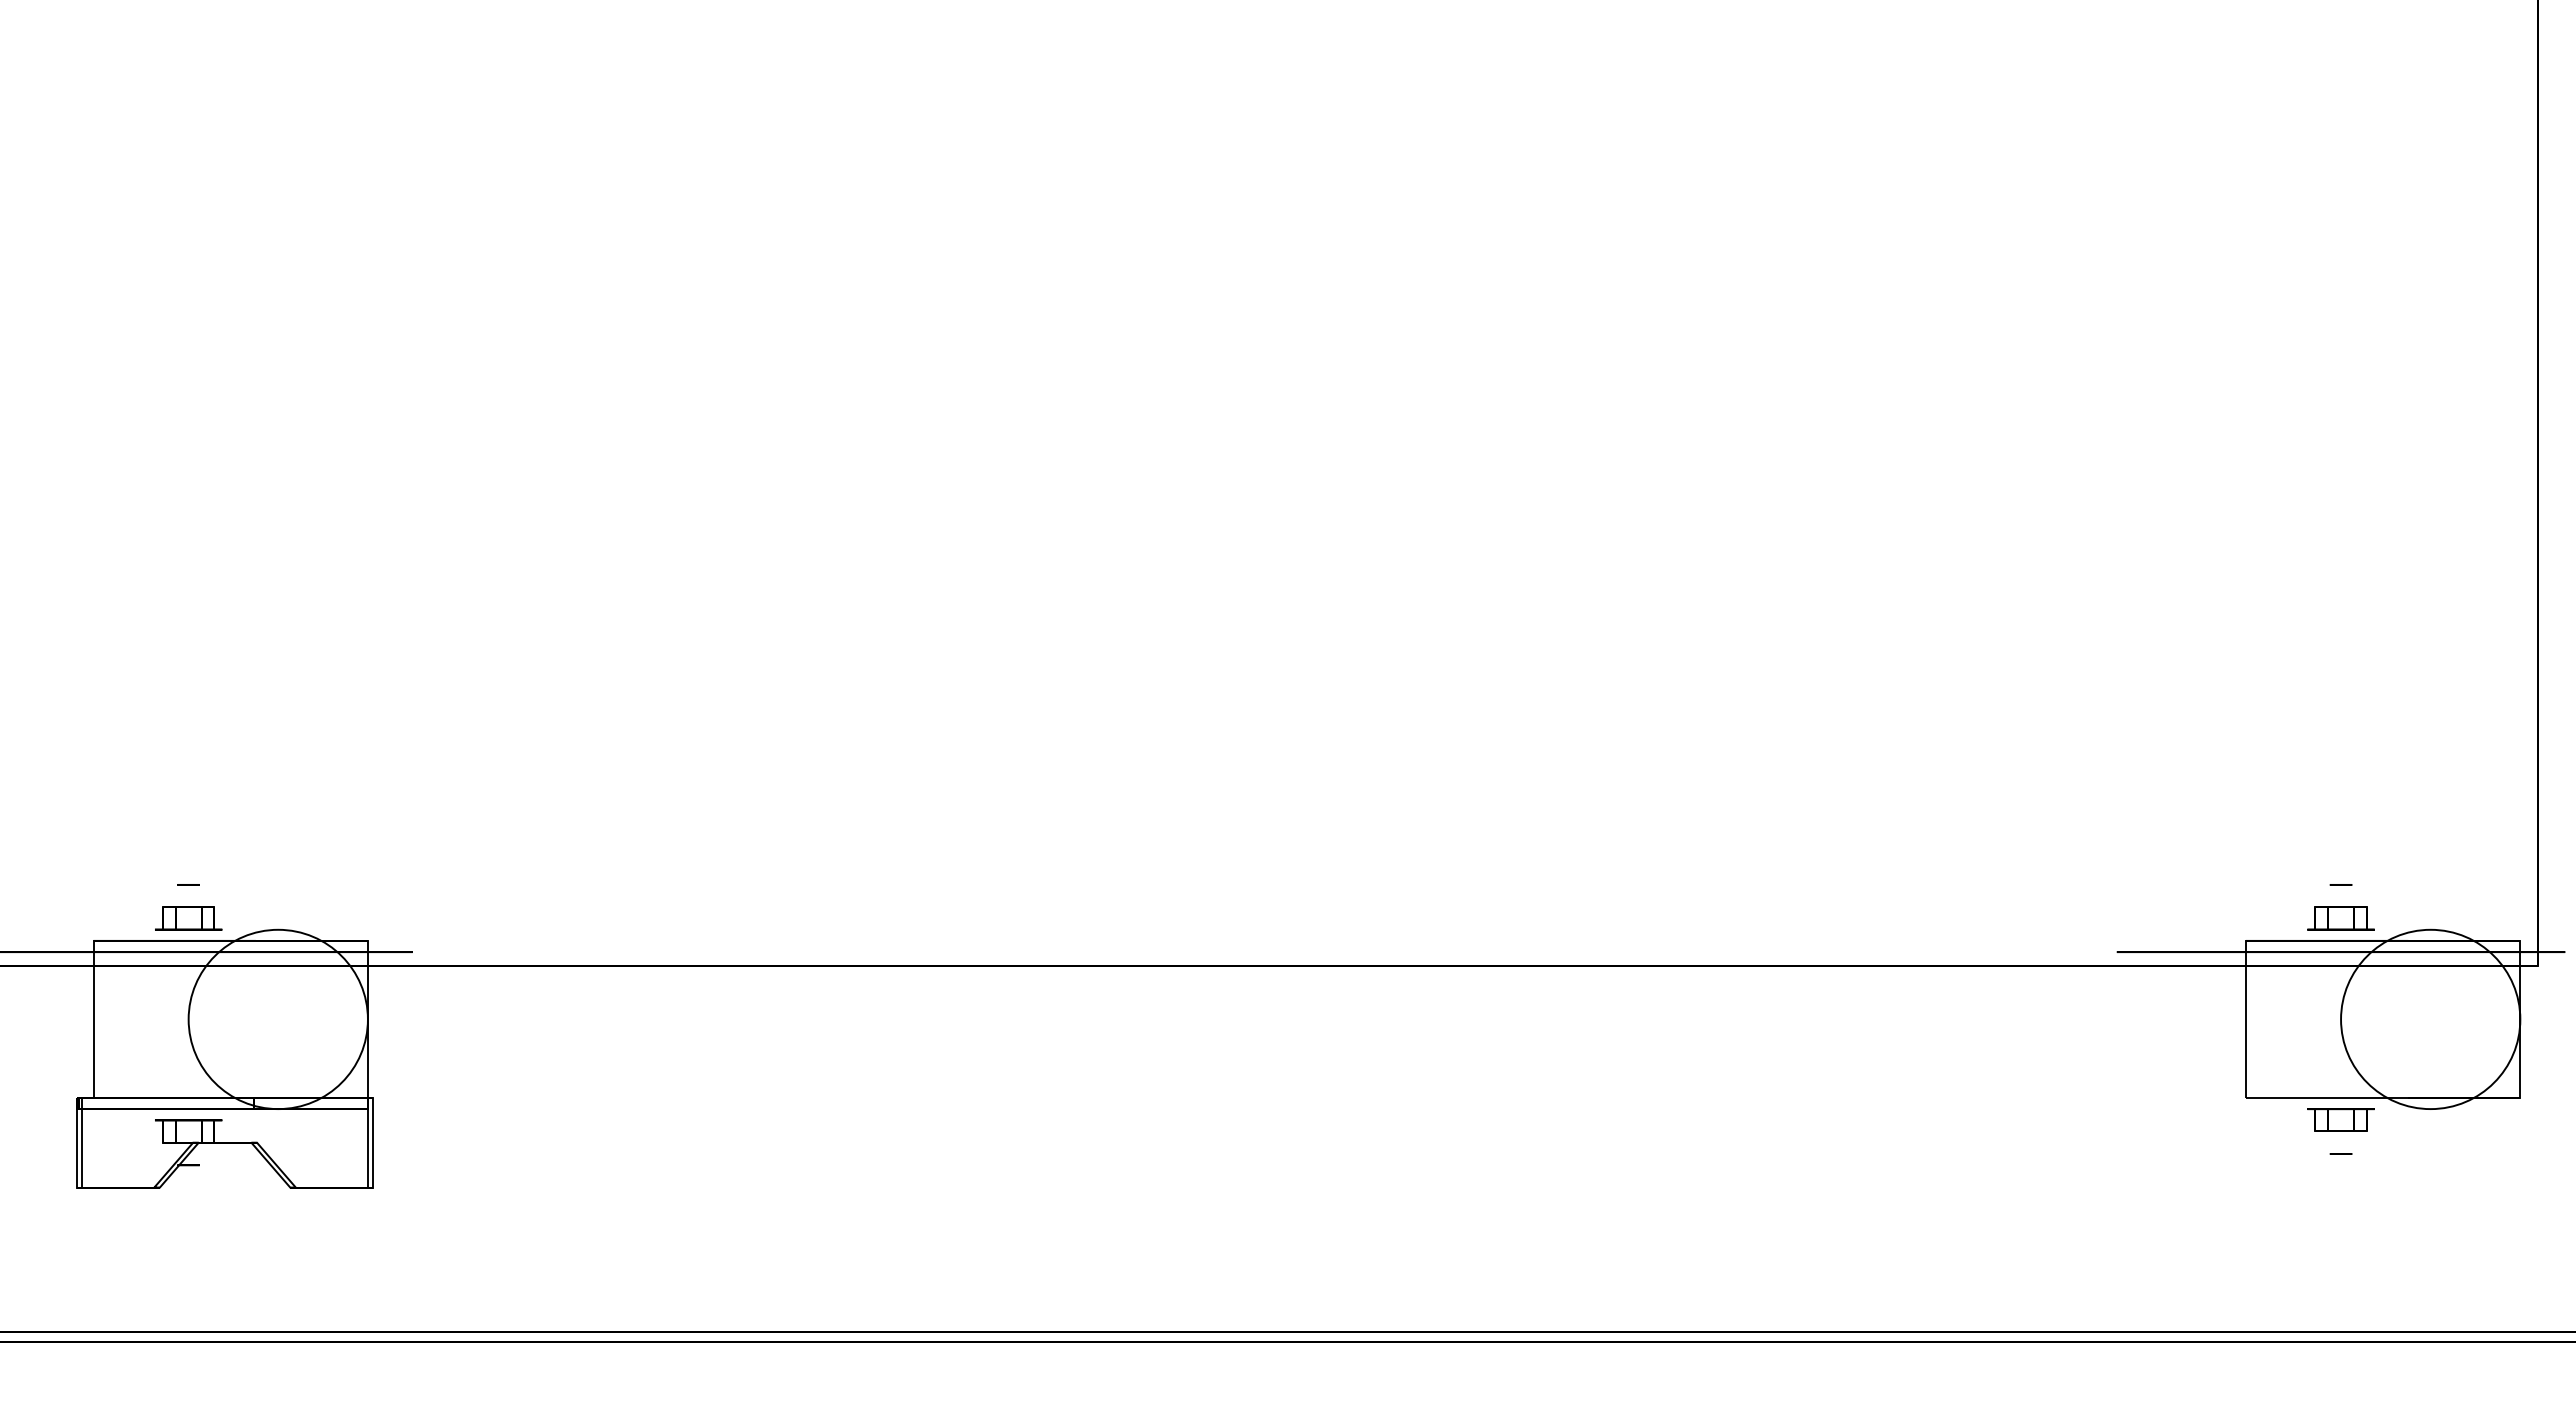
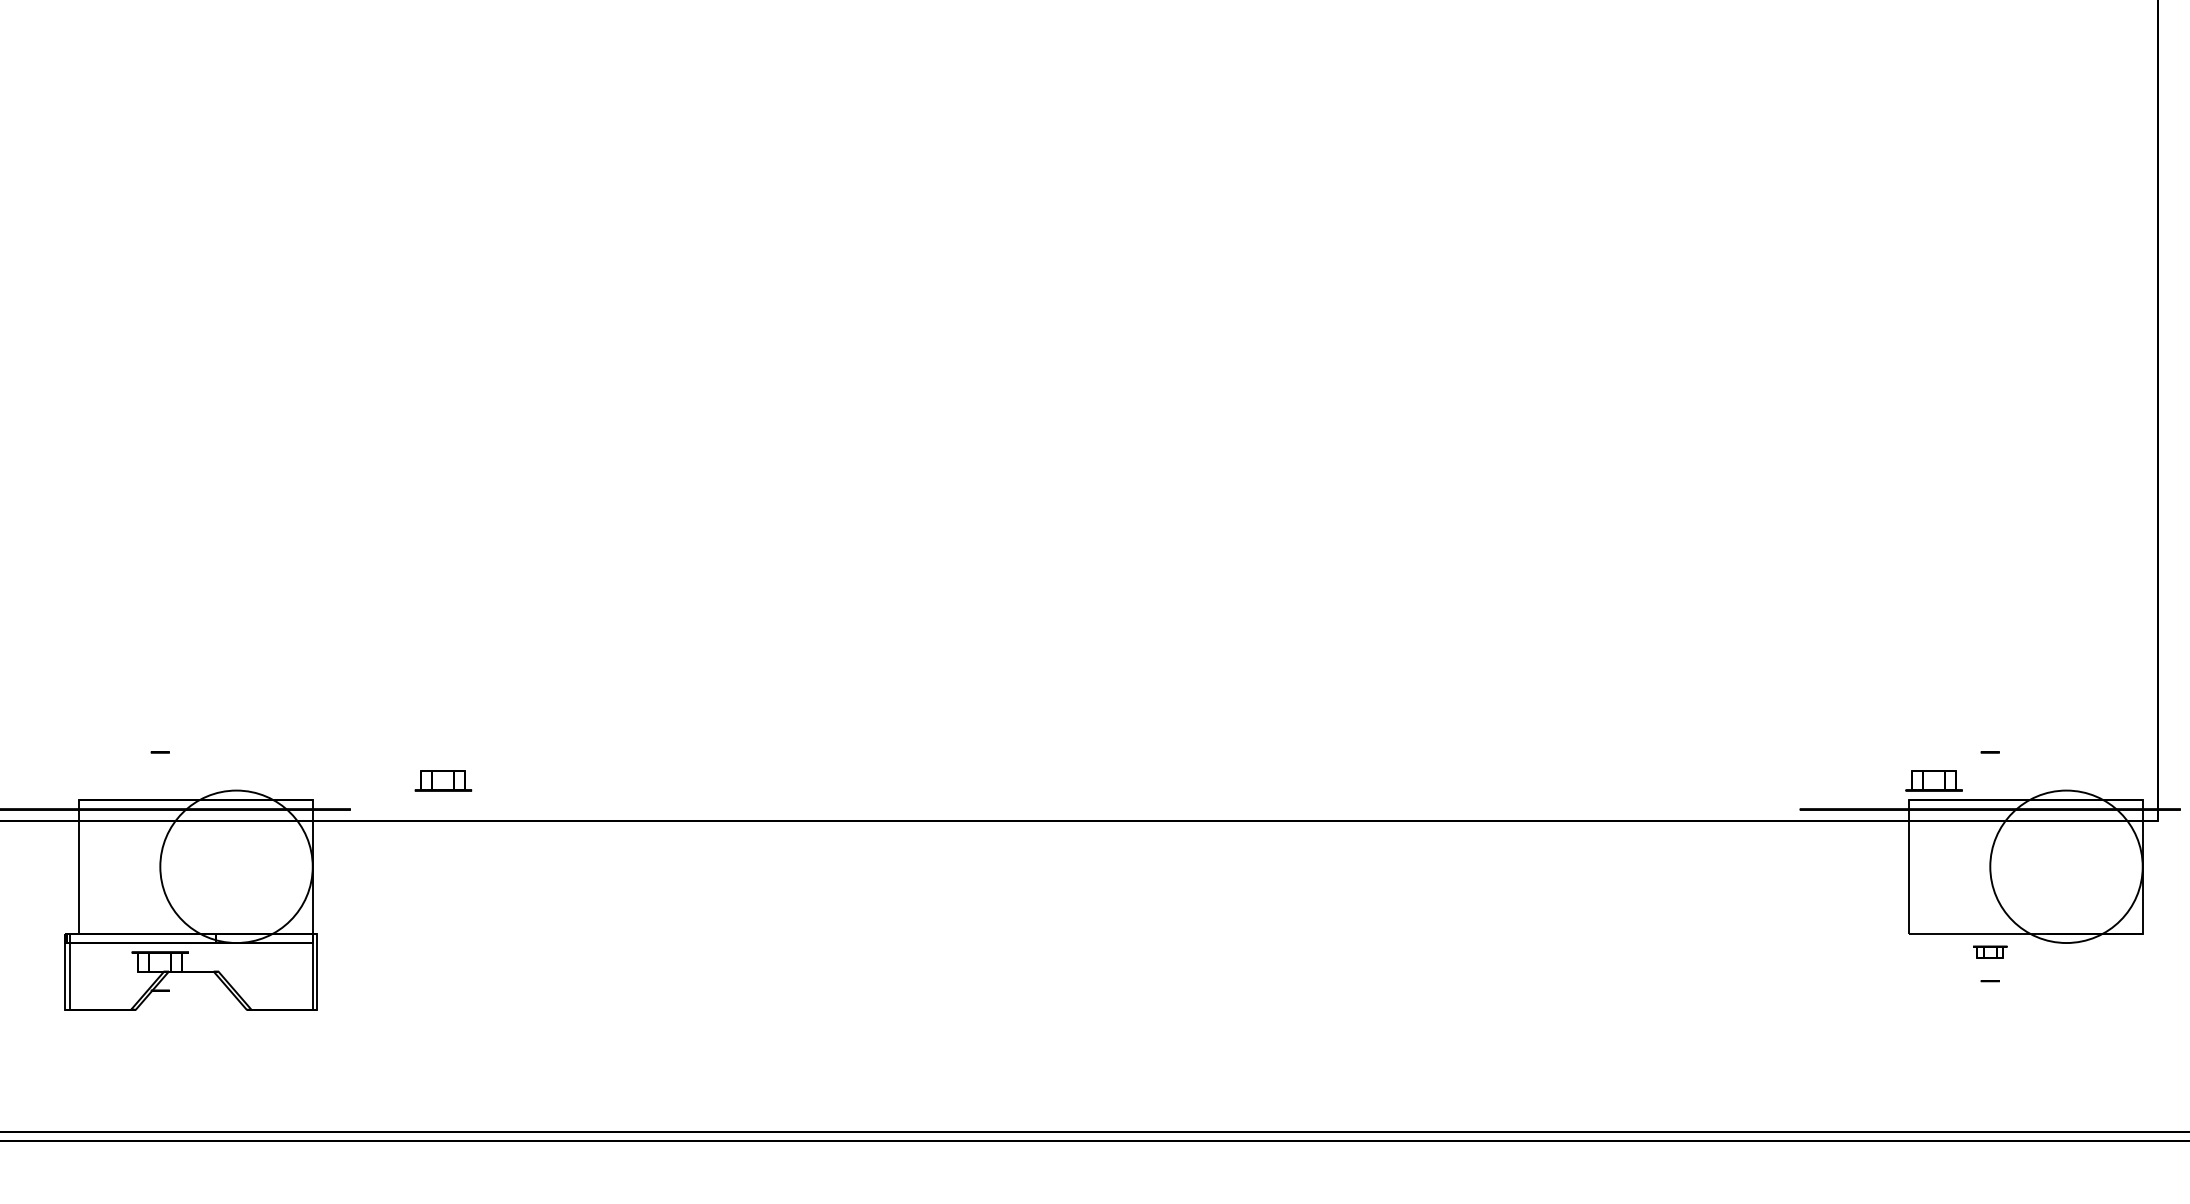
part: (188, 918) -> (443, 780), moved
part: (2340, 918) -> (1933, 780), moved
part: (2340, 1119) -> (1989, 951), size x0.6

